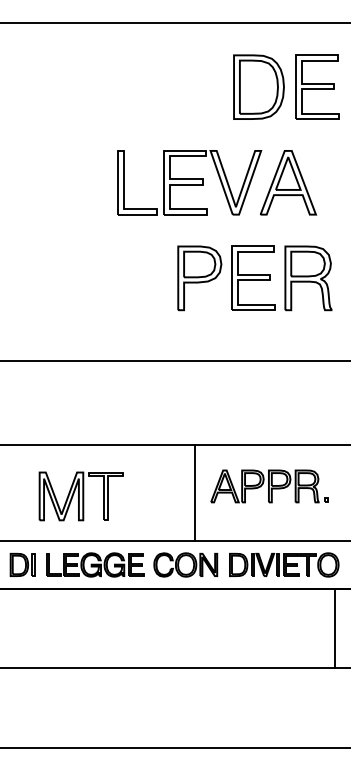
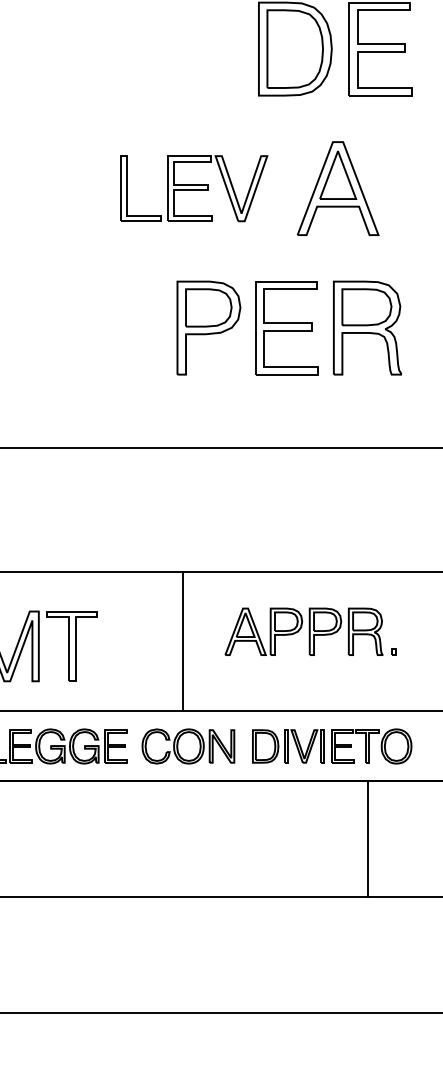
part: (189, 182) -> (193, 188), size x0.7
line: (195, 492) -> (183, 640), moved
line: (334, 628) -> (367, 839), moved

